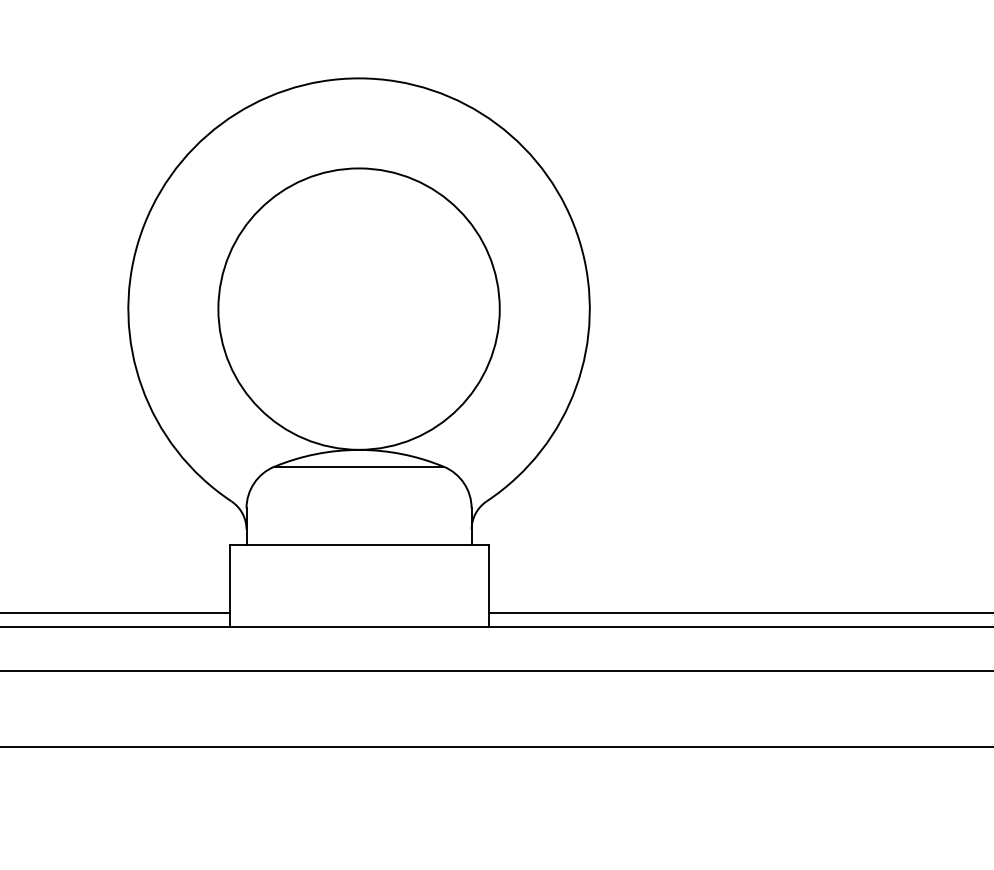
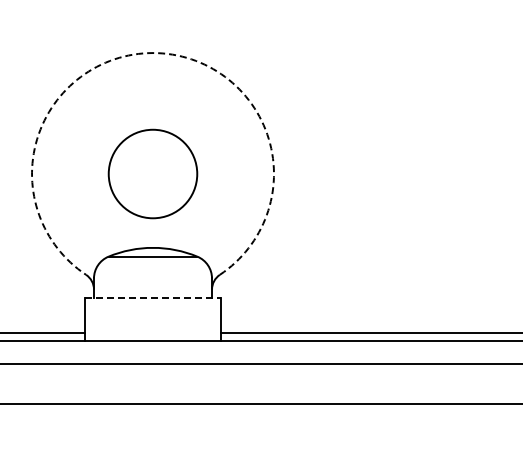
arc: (360, 79) -> (153, 53), solid -> dashed
circle: (358, 308) -> (152, 173), size x0.6
line: (360, 544) -> (153, 297), solid -> dashed

